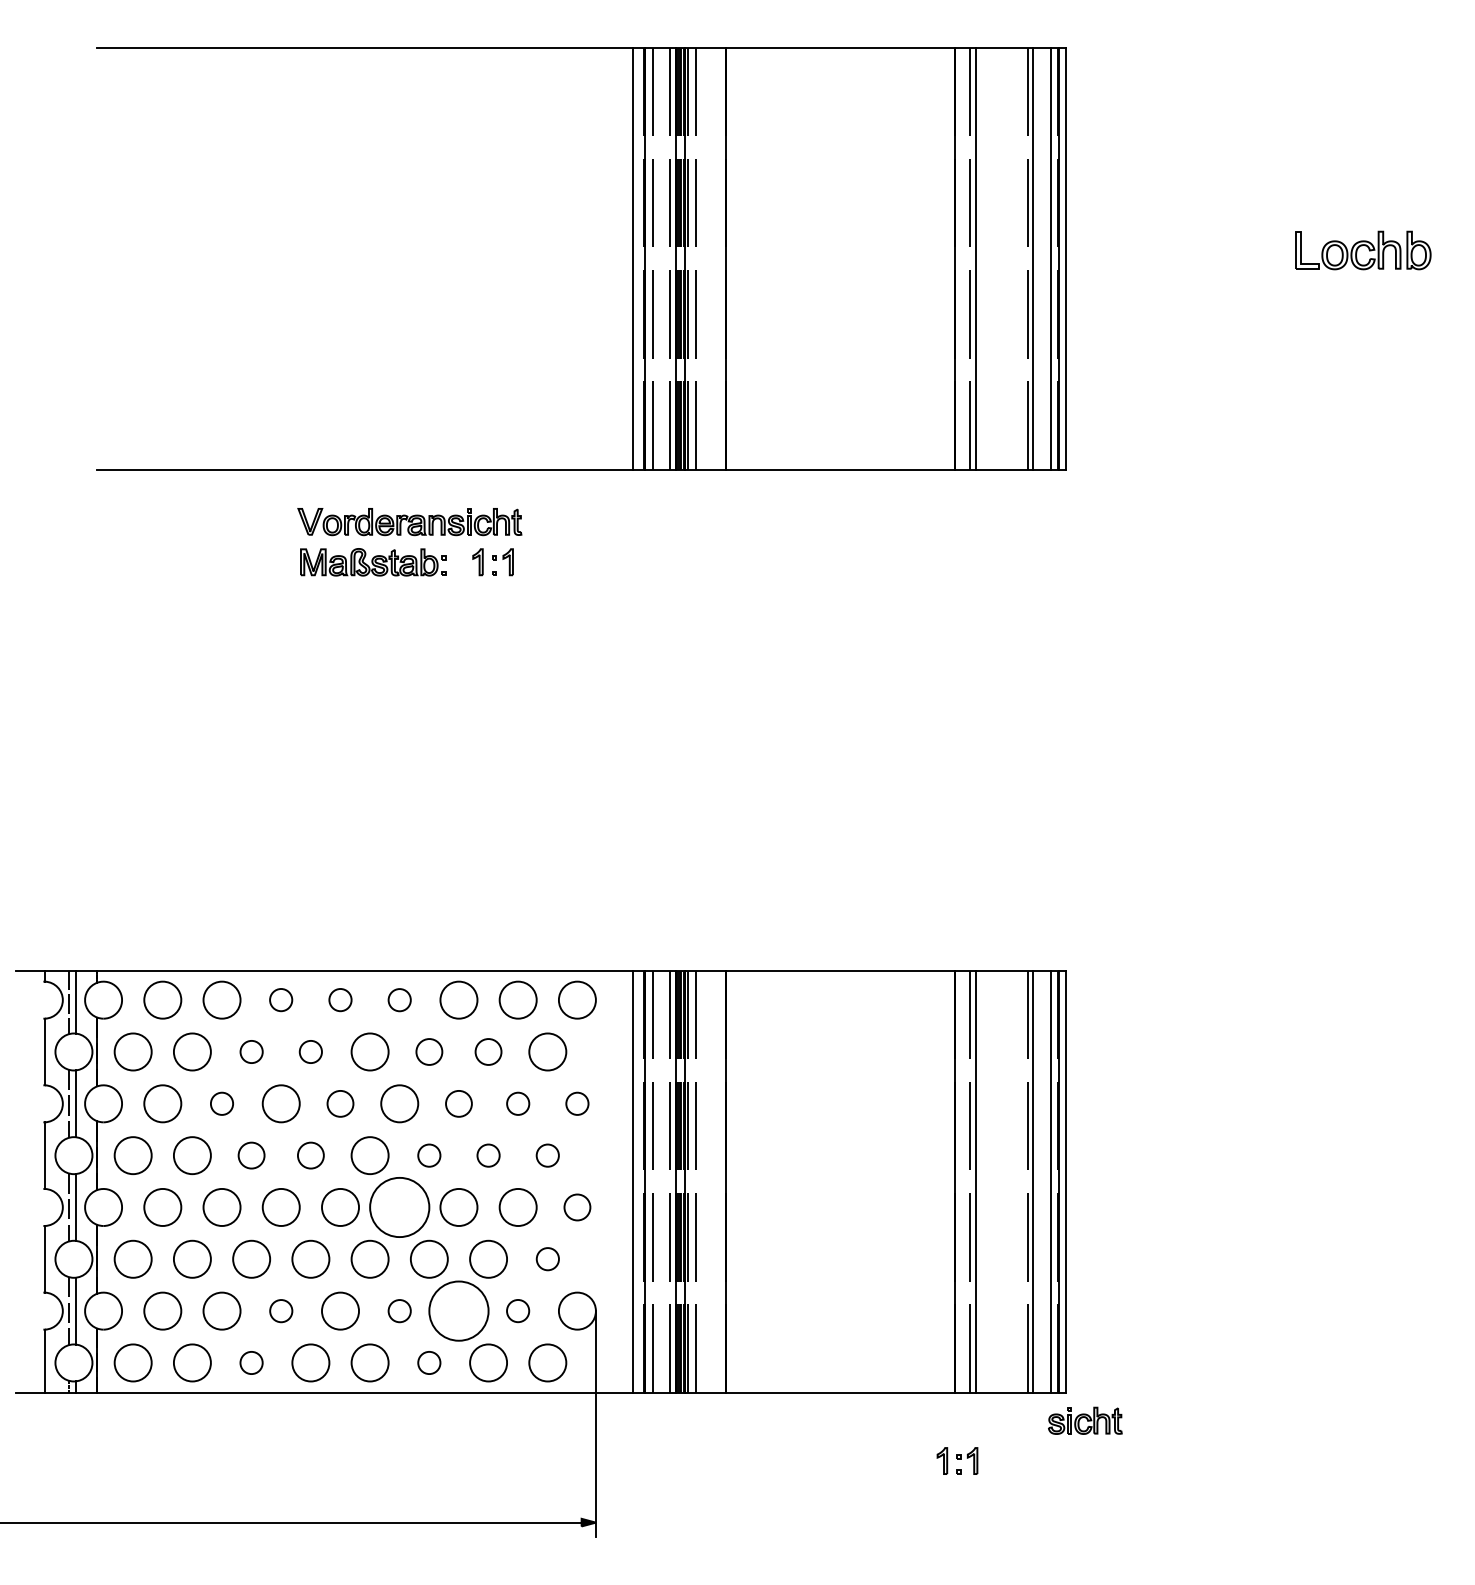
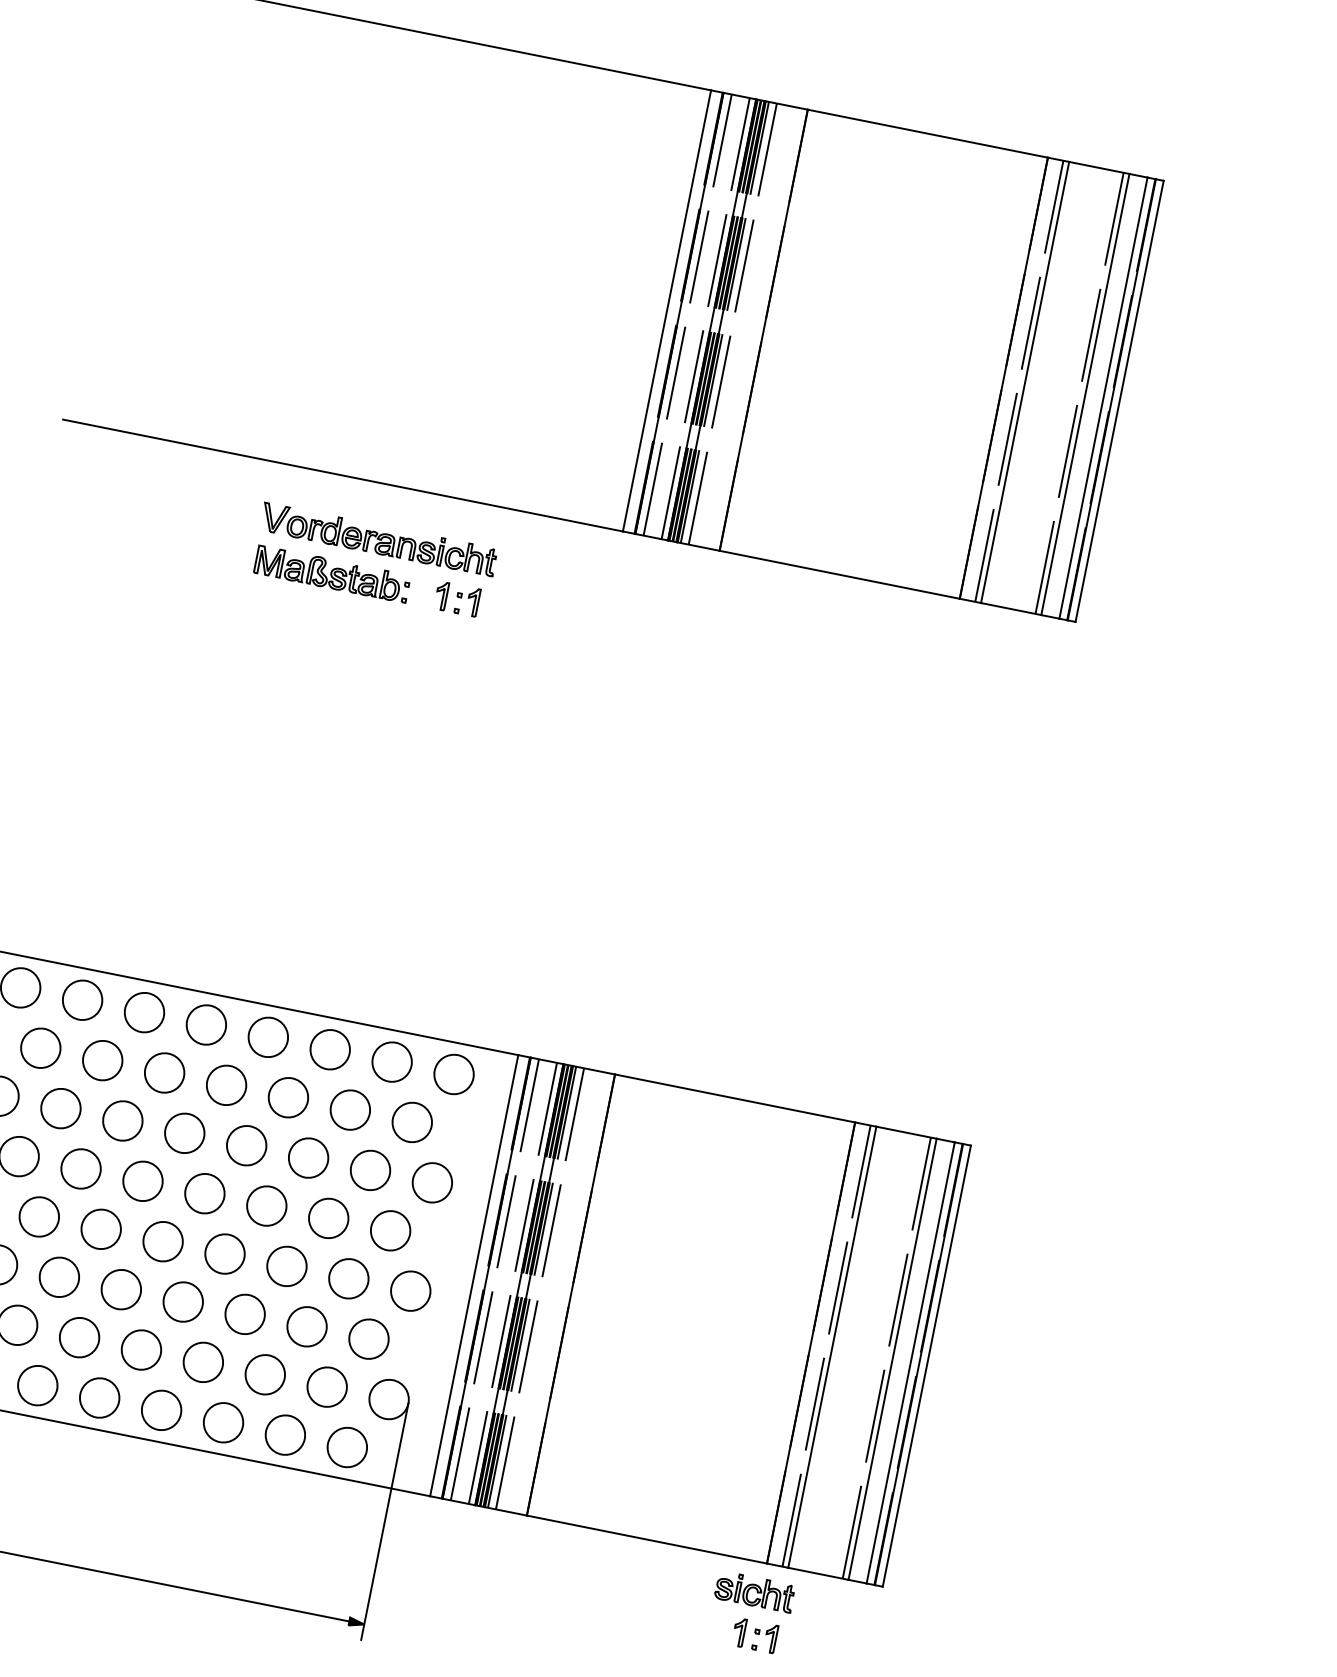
circle: (280, 999) -> (143, 1011), size x1.67
circle: (340, 999) -> (206, 1024), size x1.67
circle: (399, 999) -> (268, 1036), size x1.67
circle: (251, 1051) -> (102, 1060), size x1.67
circle: (310, 1051) -> (164, 1072), size x1.67
circle: (429, 1051) -> (288, 1097), size x1.43
circle: (488, 1051) -> (350, 1109), size x1.43
circle: (221, 1103) -> (60, 1108), size x1.67
circle: (340, 1103) -> (184, 1133), size x1.43
circle: (458, 1103) -> (308, 1157), size x1.43
circle: (517, 1103) -> (369, 1169), size x1.67
circle: (576, 1103) -> (431, 1182), size x1.67
circle: (251, 1155) -> (80, 1168), size x1.43
circle: (310, 1155) -> (142, 1181), size x1.43
circle: (428, 1155) -> (265, 1205), size x1.67
circle: (488, 1155) -> (328, 1218), size x1.67
circle: (547, 1155) -> (390, 1230), size x1.67
circle: (399, 1206) -> (224, 1252), size x0.62
circle: (577, 1207) -> (410, 1291), size x1.43
circle: (547, 1258) -> (368, 1338), size x1.67
circle: (280, 1310) -> (78, 1336), size x1.67
circle: (399, 1310) -> (203, 1361), size x1.67
circle: (458, 1310) -> (264, 1374), size x0.62
circle: (517, 1310) -> (326, 1386), size x1.67
circle: (251, 1362) -> (37, 1385), size x1.67
circle: (428, 1362) -> (222, 1422), size x1.67
part: (1085, 1420) -> (755, 1591), moved

